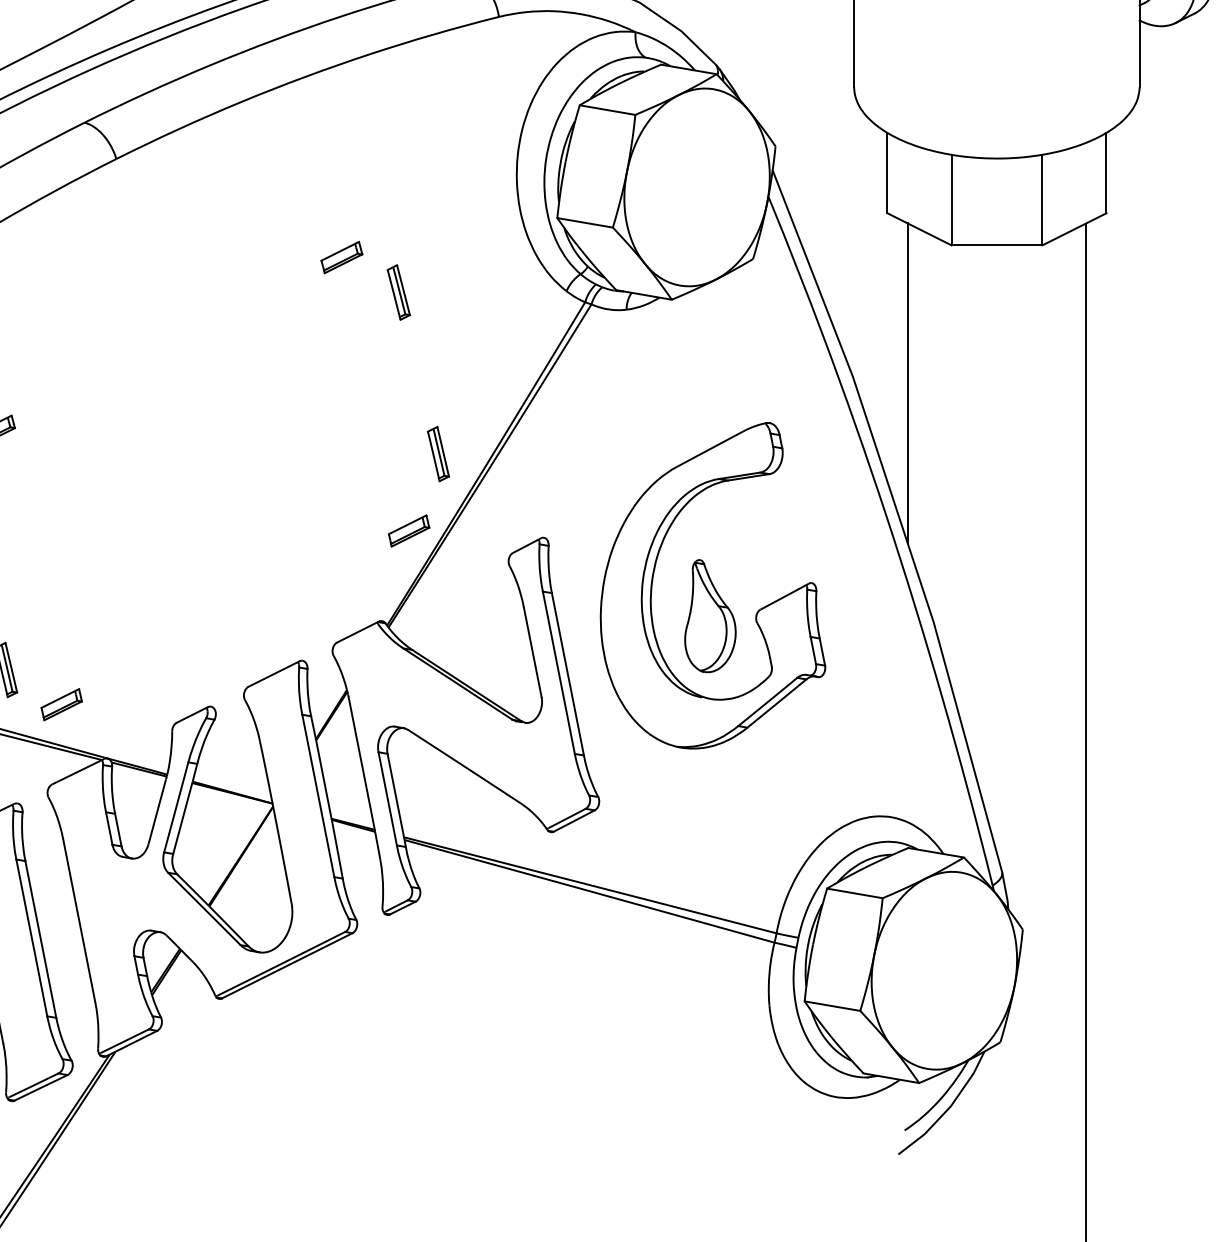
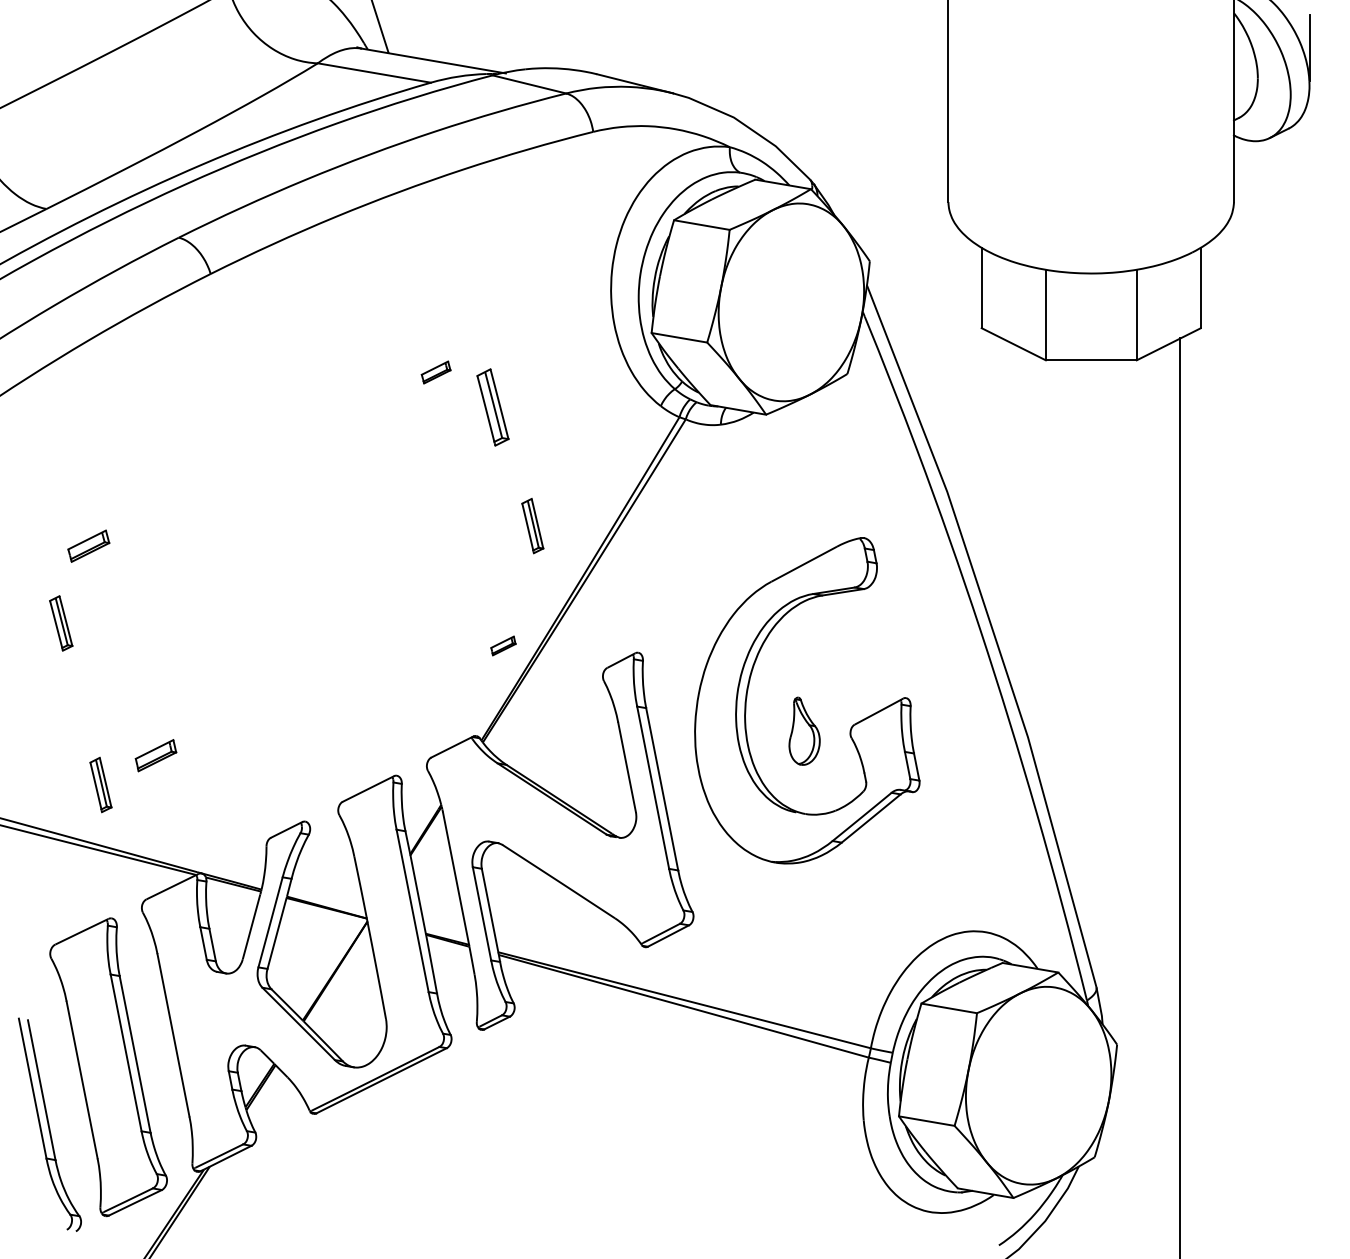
part: (341, 257) -> (435, 372), size x0.7
part: (399, 292) -> (493, 407), size x1.4
line: (907, 383) -> (1001, 498), removed
part: (438, 454) -> (532, 526), moved
part: (409, 530) -> (503, 645), size x0.6
part: (710, 616) -> (804, 731), size x0.6
part: (61, 704) -> (155, 755), moved

